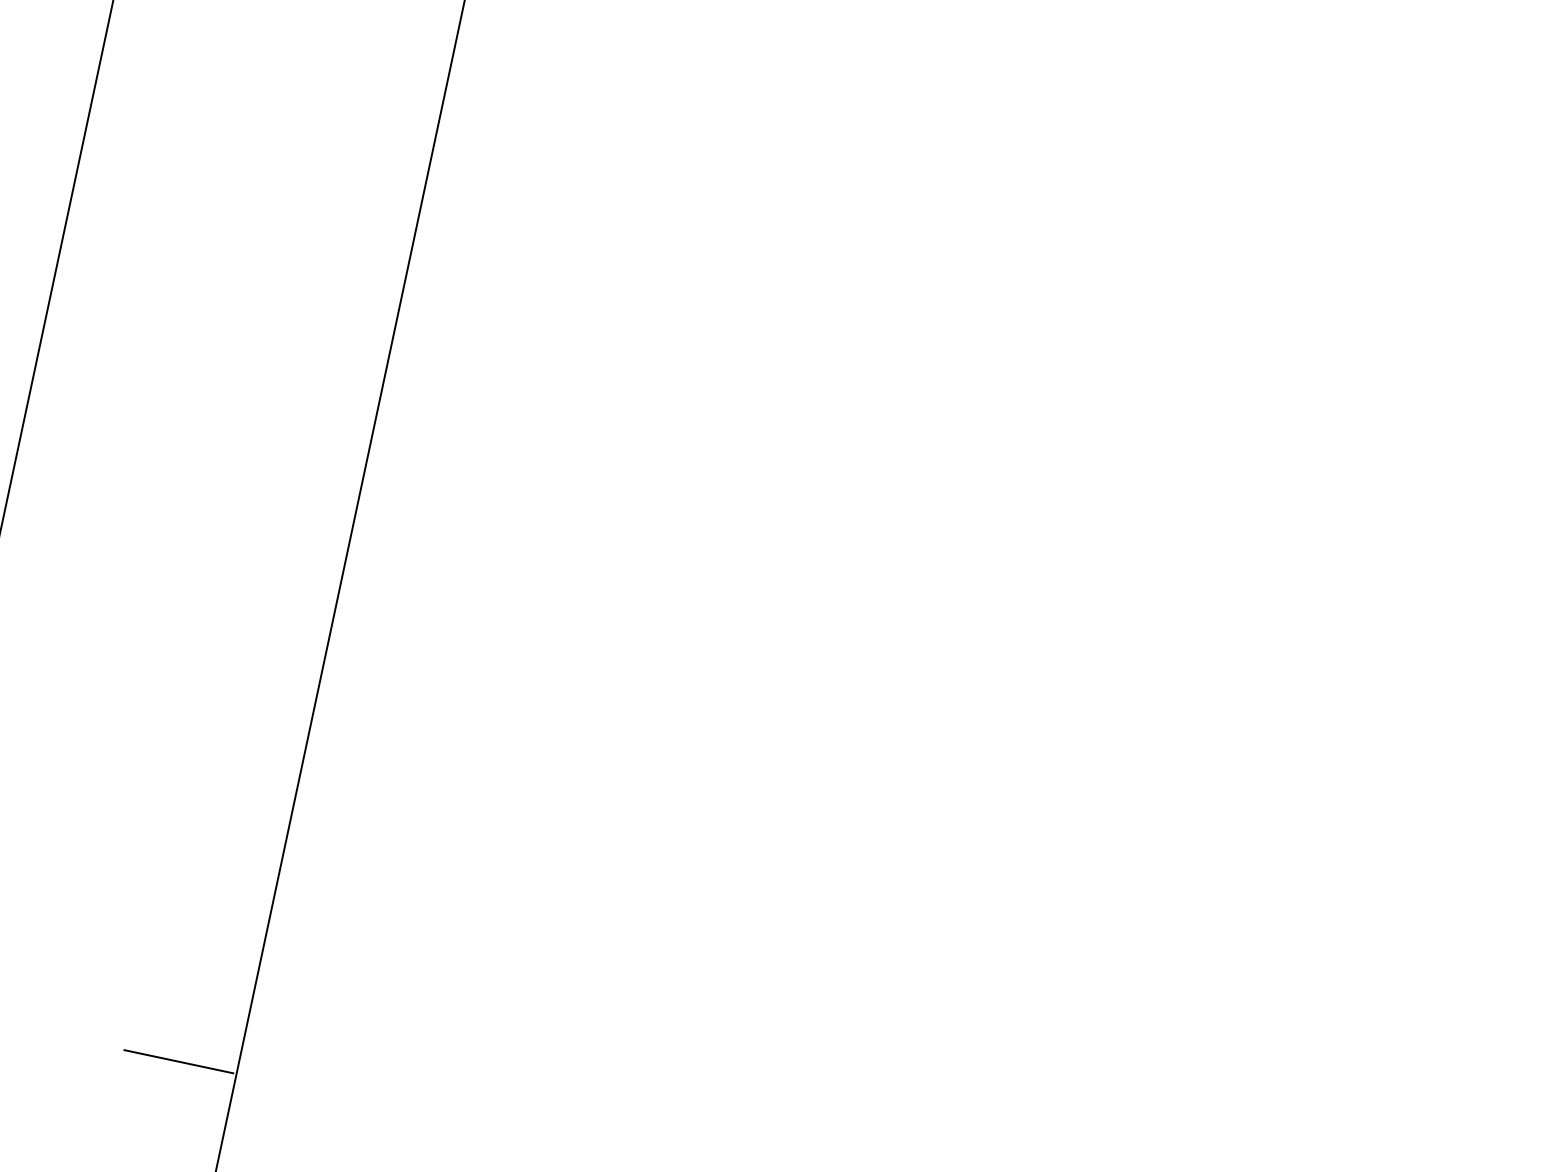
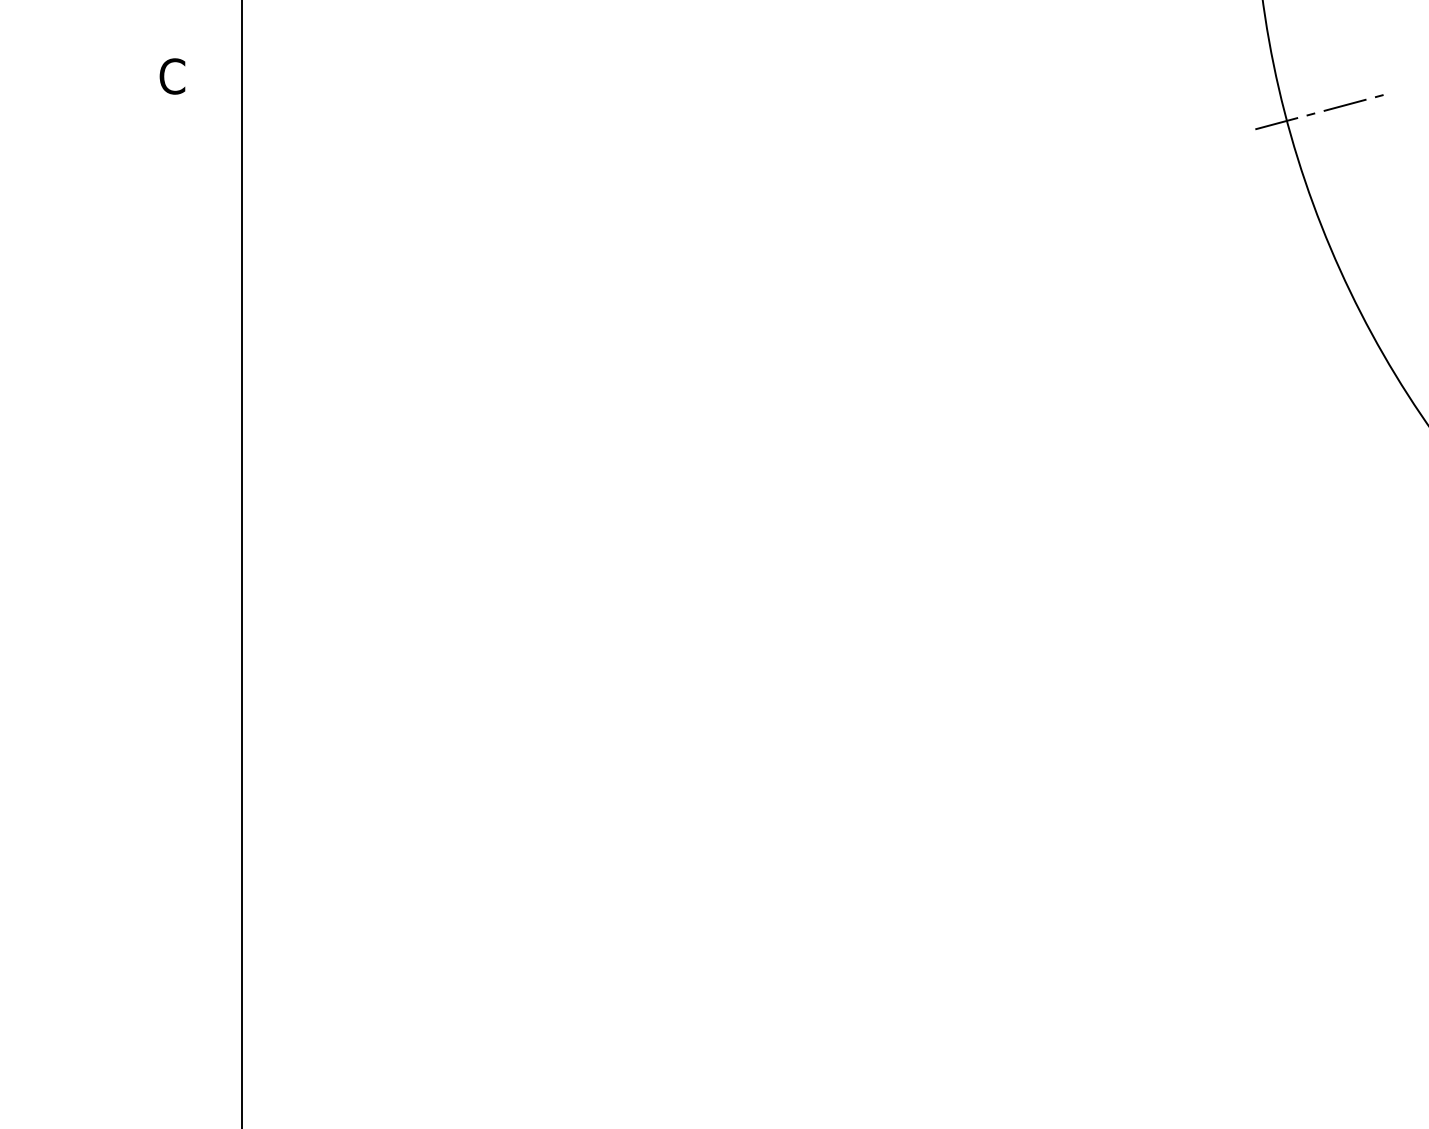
line: (178, 1061) -> (196, 959), removed

